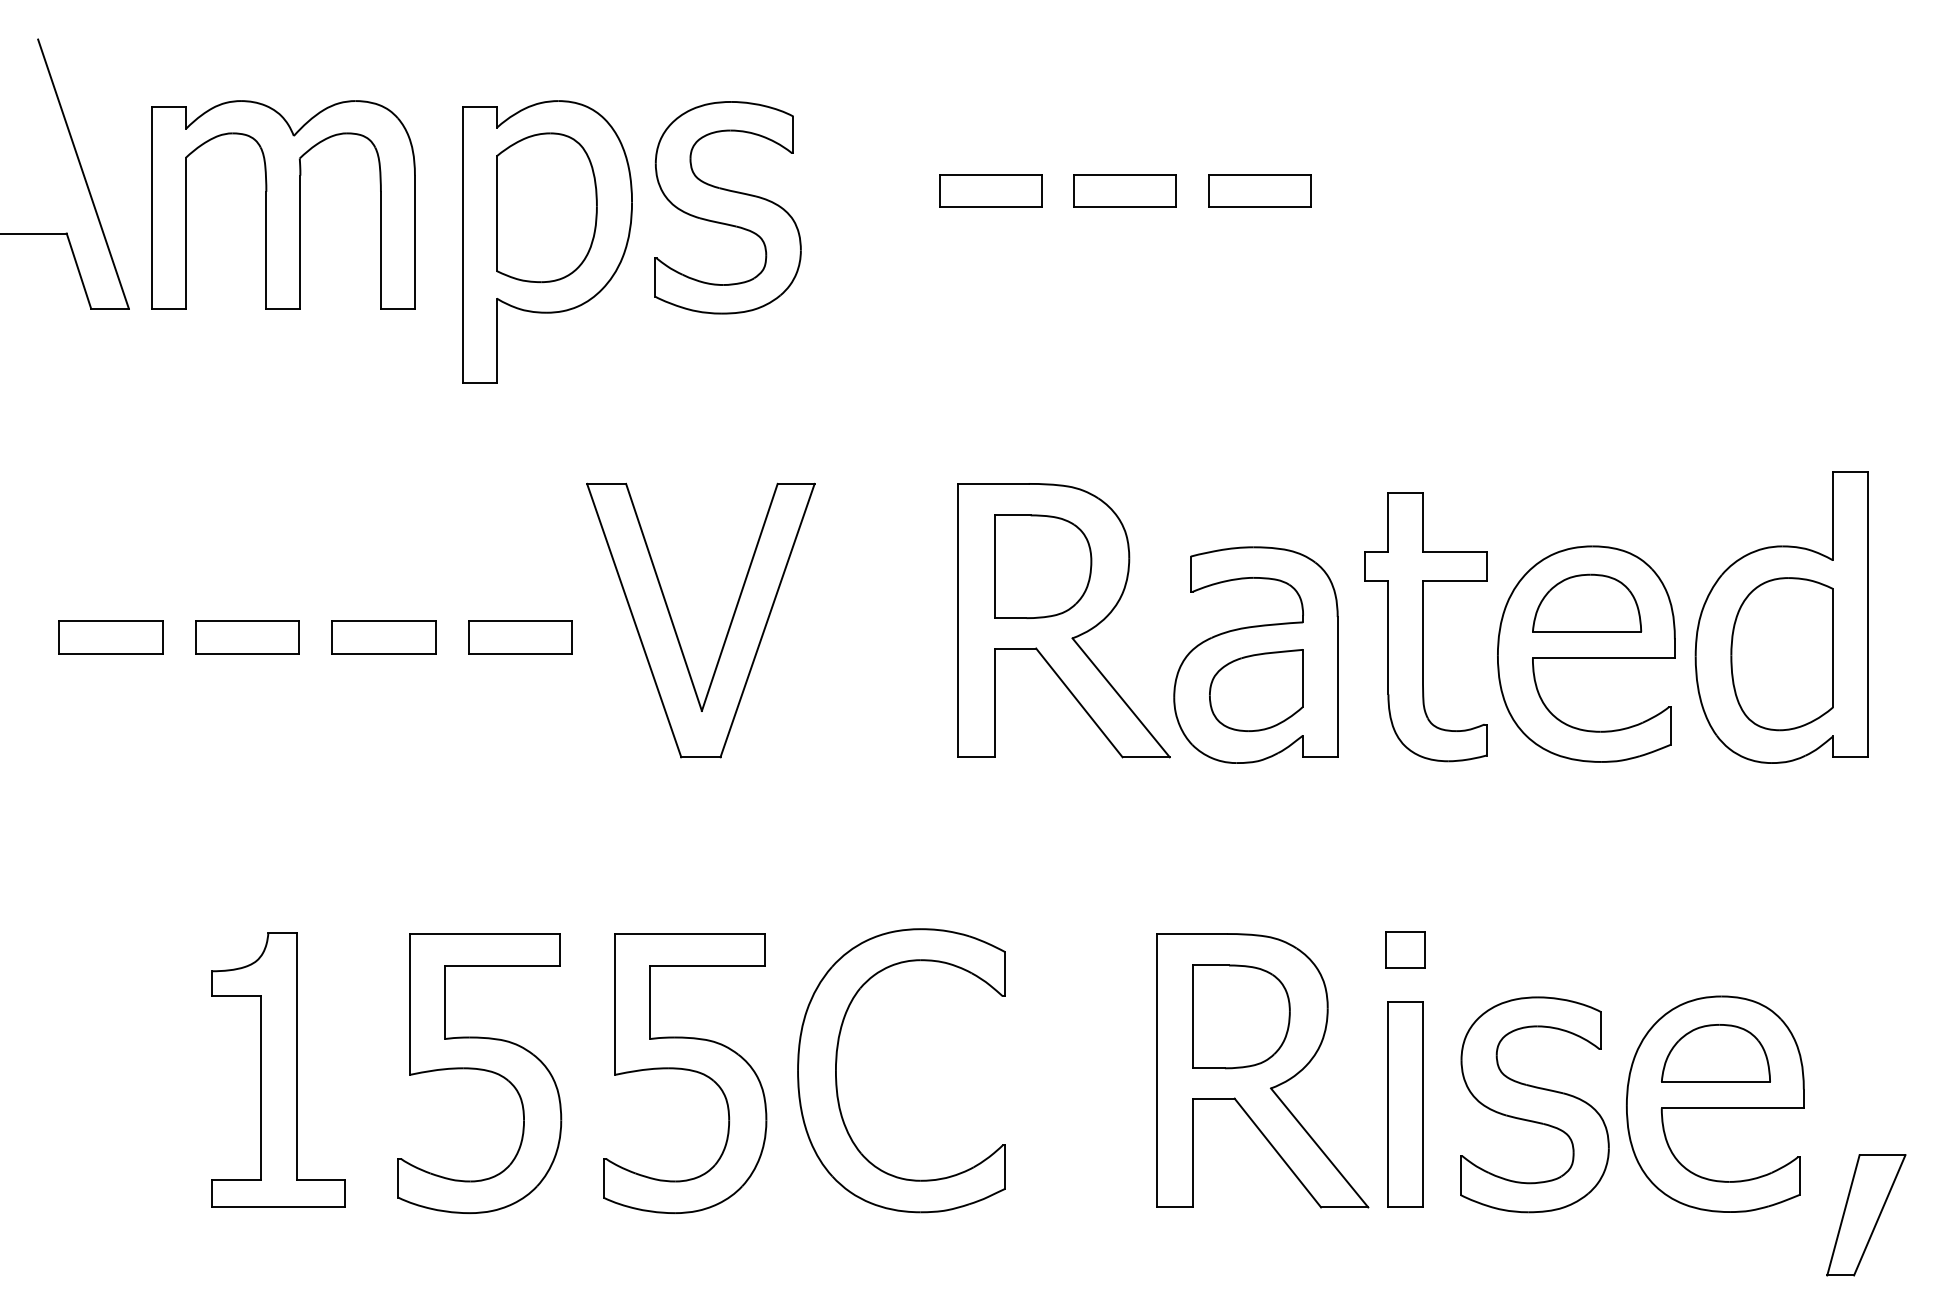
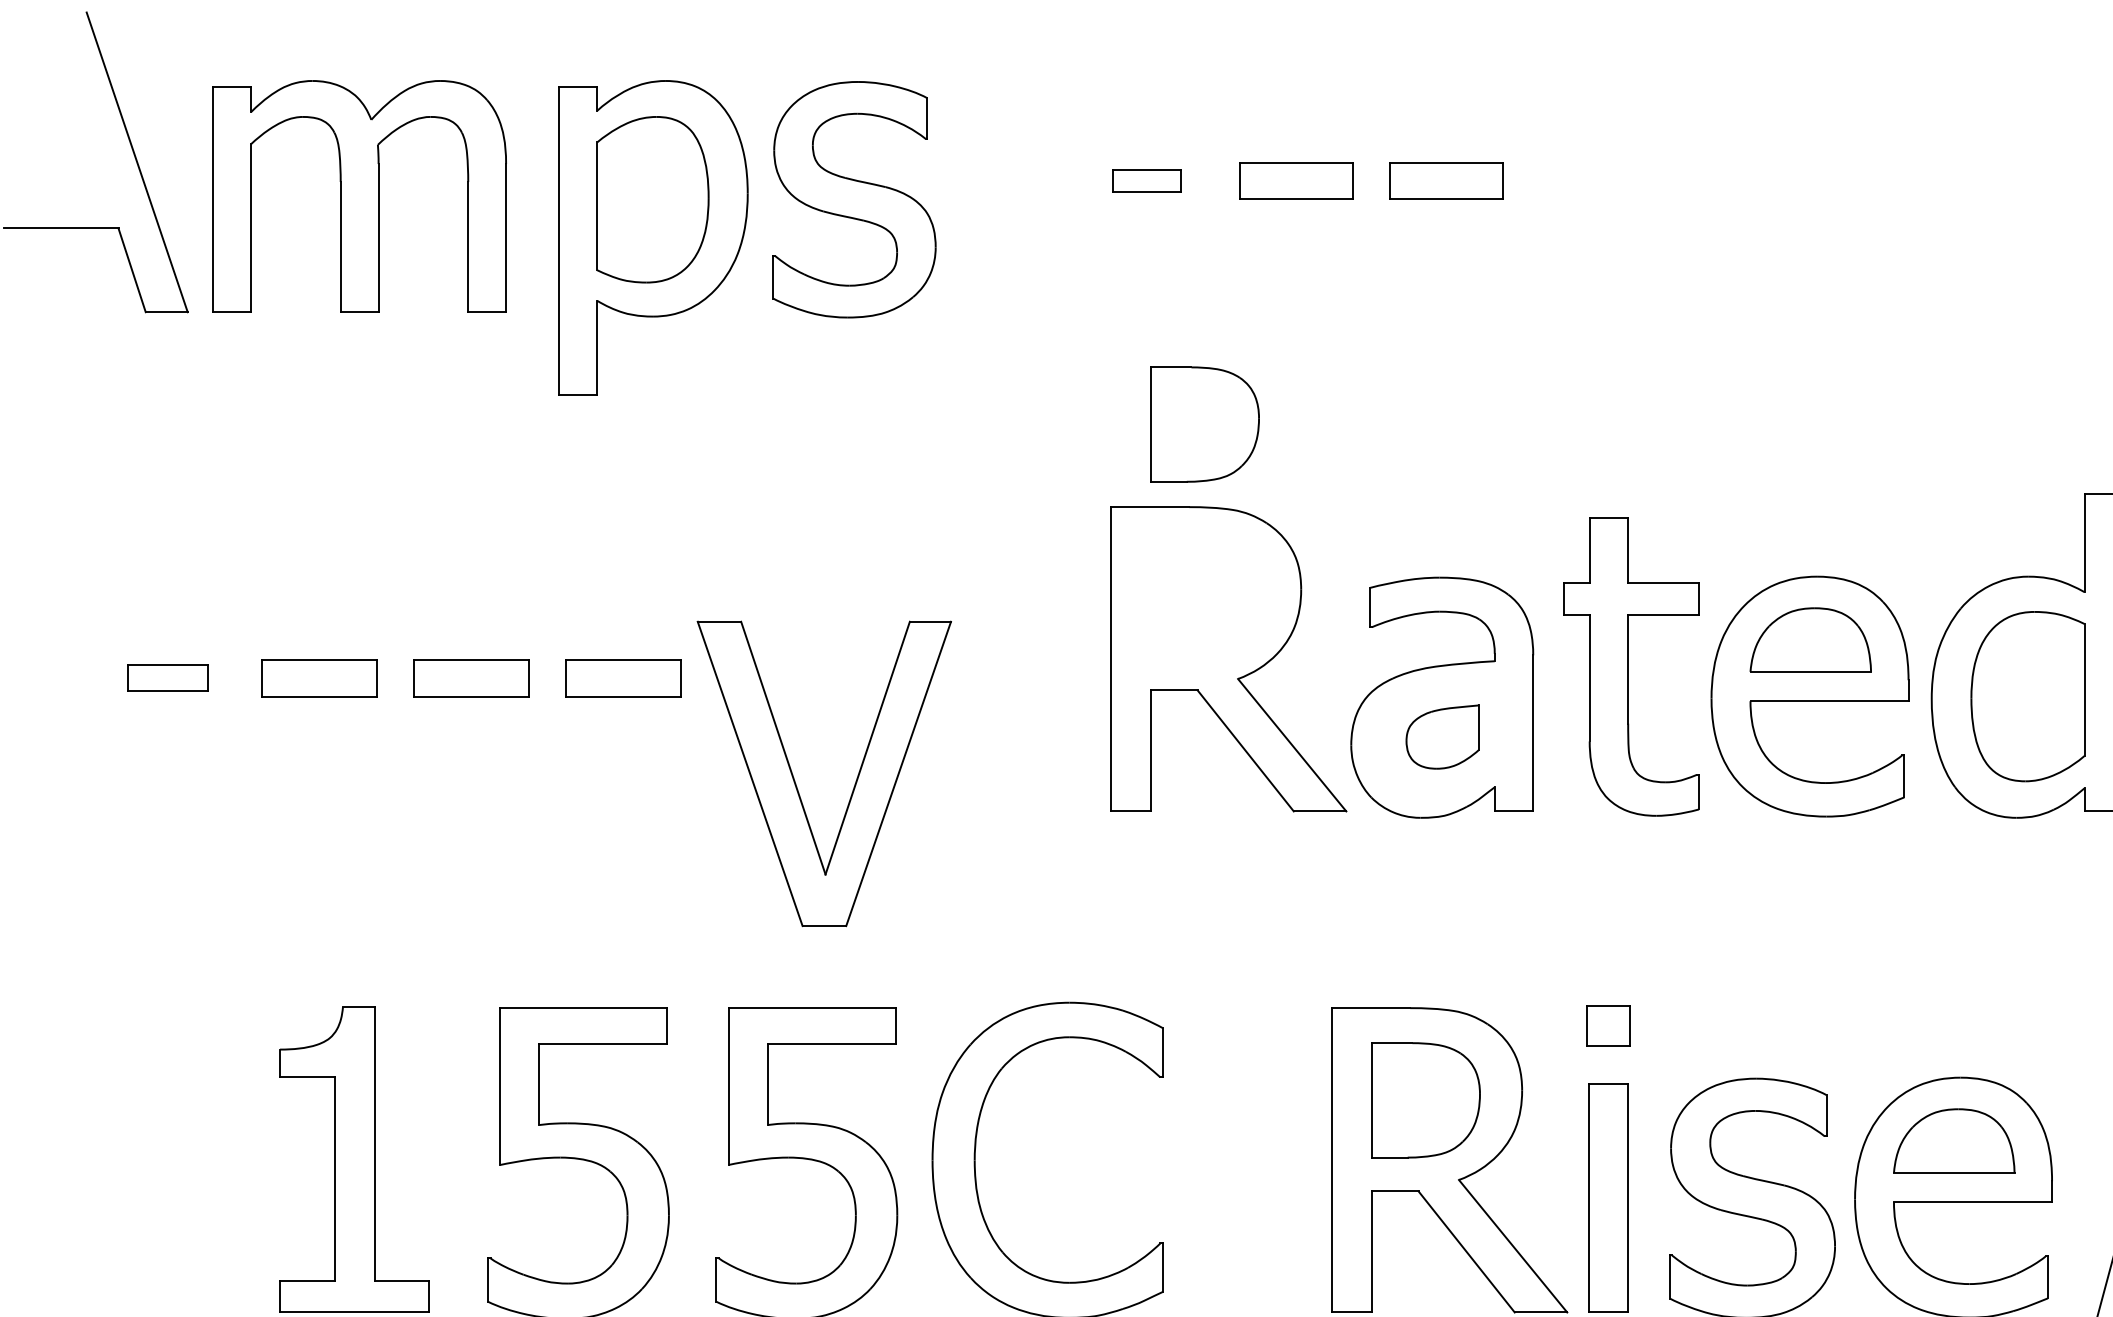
part: (990, 190) -> (1146, 180), size x0.6
part: (1043, 566) -> (1205, 424), moved
part: (675, 628) -> (796, 782), moved
part: (110, 637) -> (167, 678), size x0.7
part: (1256, 690) -> (1442, 737), size x0.7

